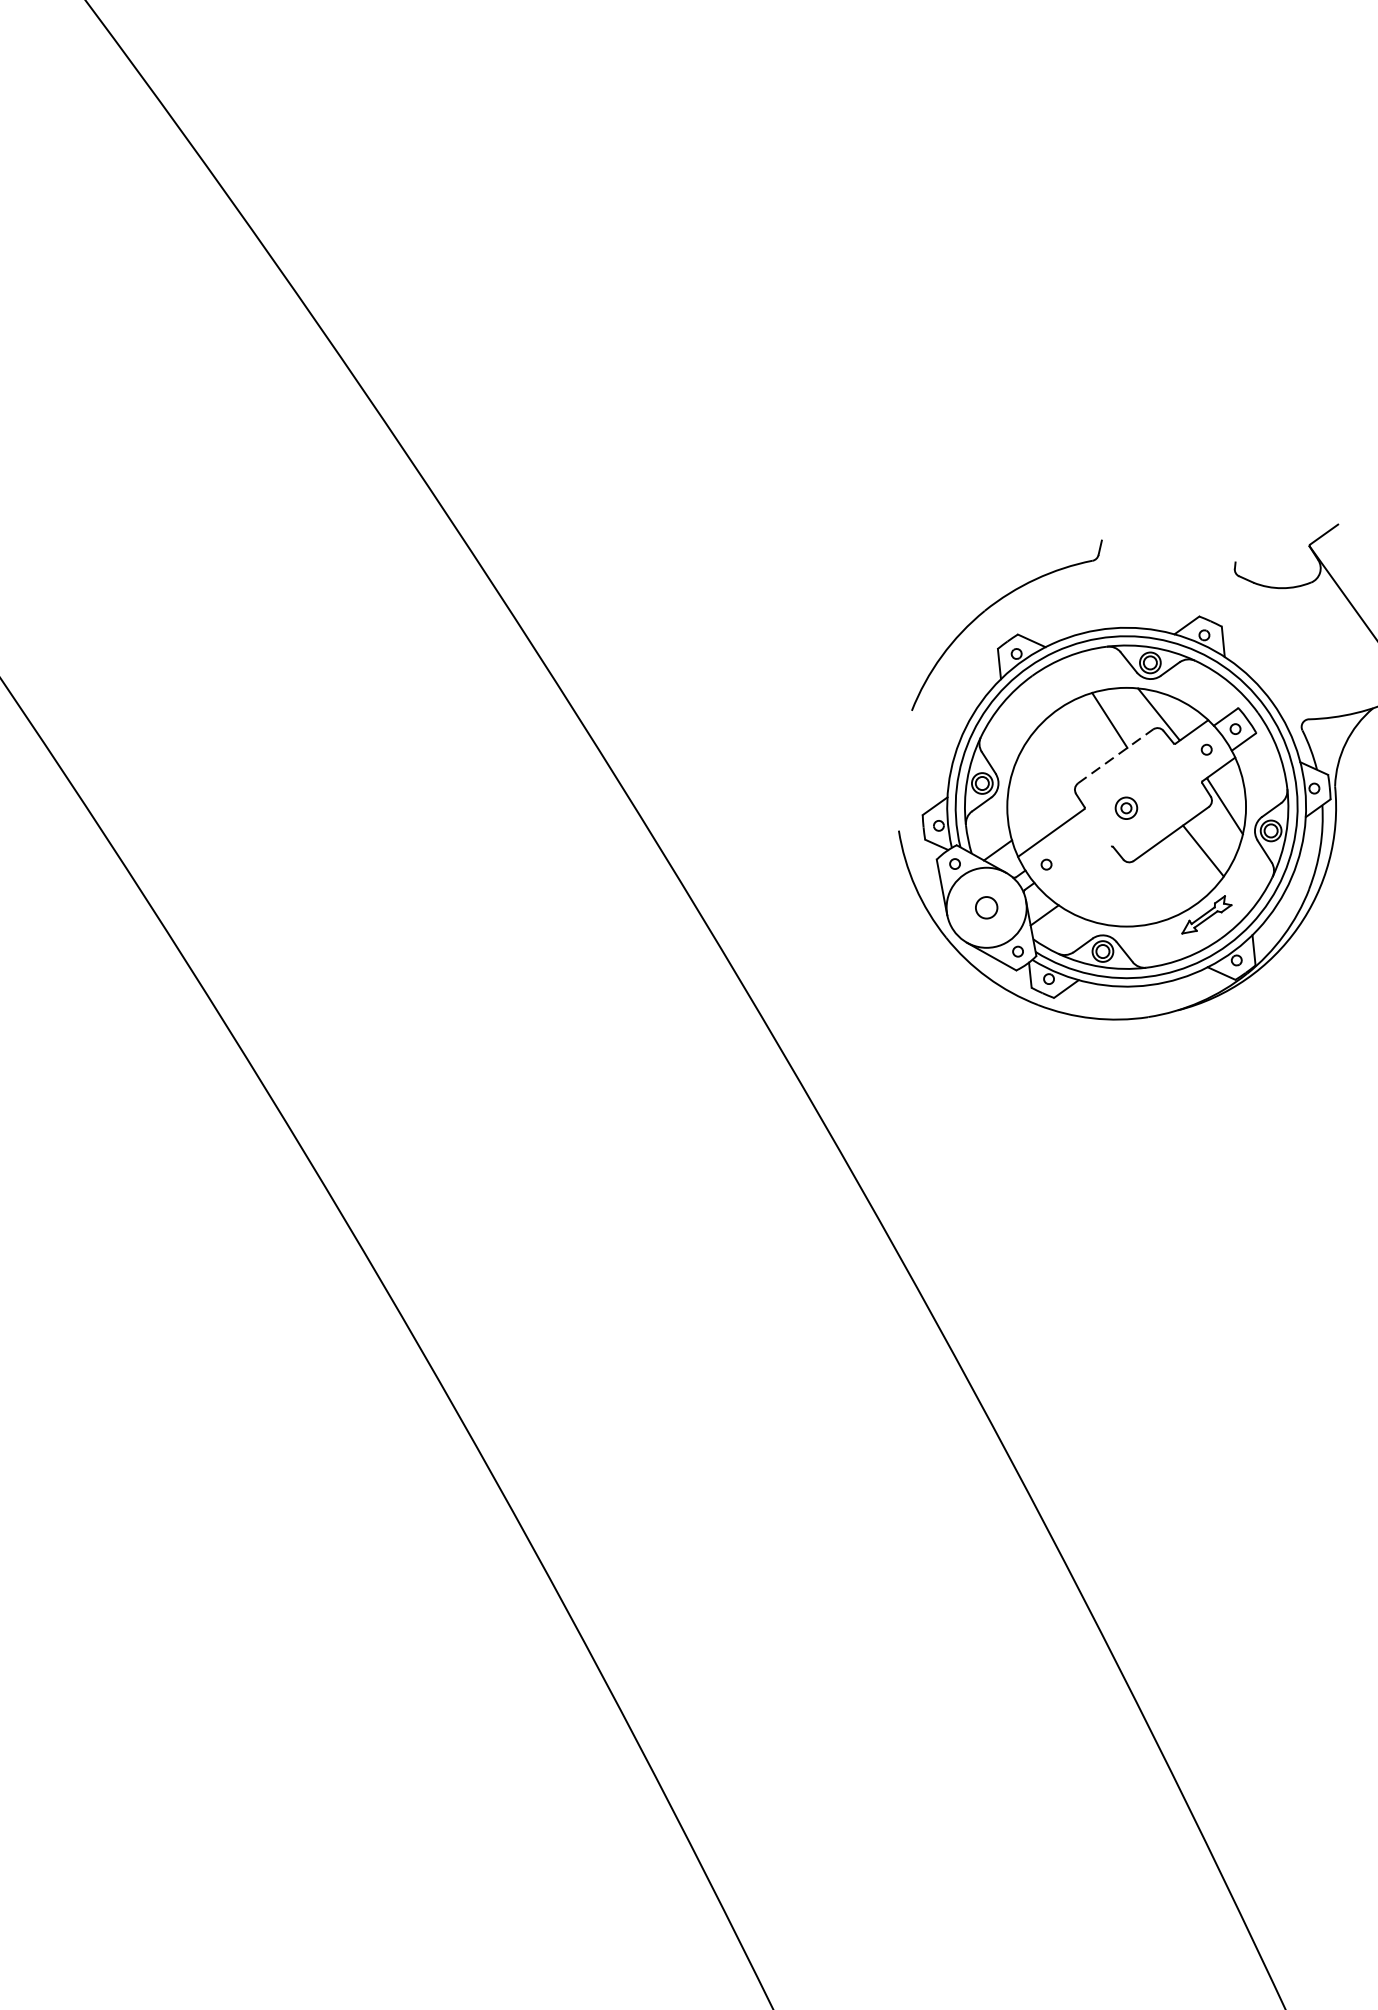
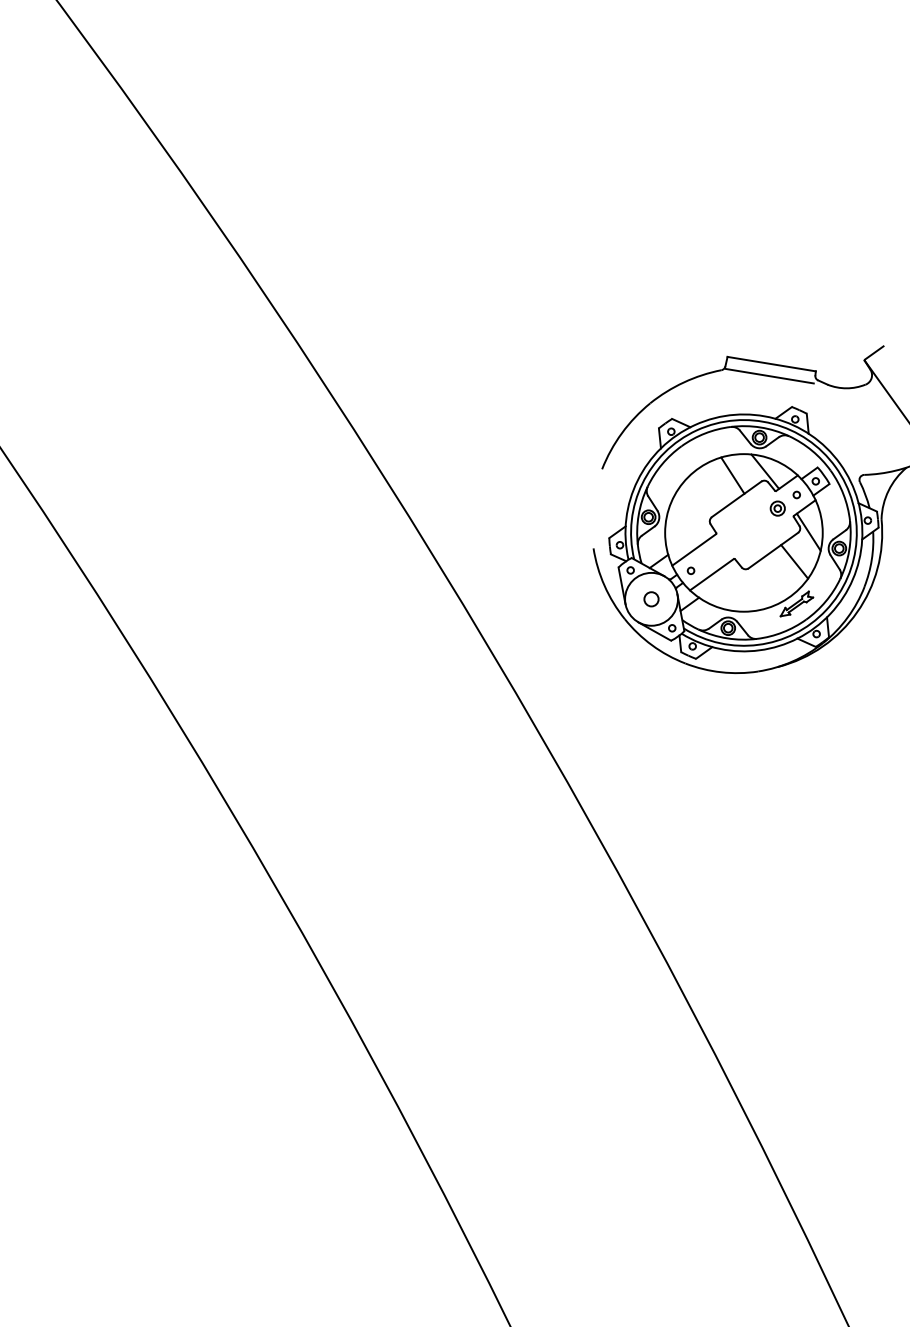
line: (1168, 550) -> (771, 363), added
line: (1165, 568) -> (769, 375), added
line: (1115, 756) -> (736, 499), dashed -> solid
part: (1125, 808) -> (777, 508), moved
line: (1077, 870) -> (711, 574), added

